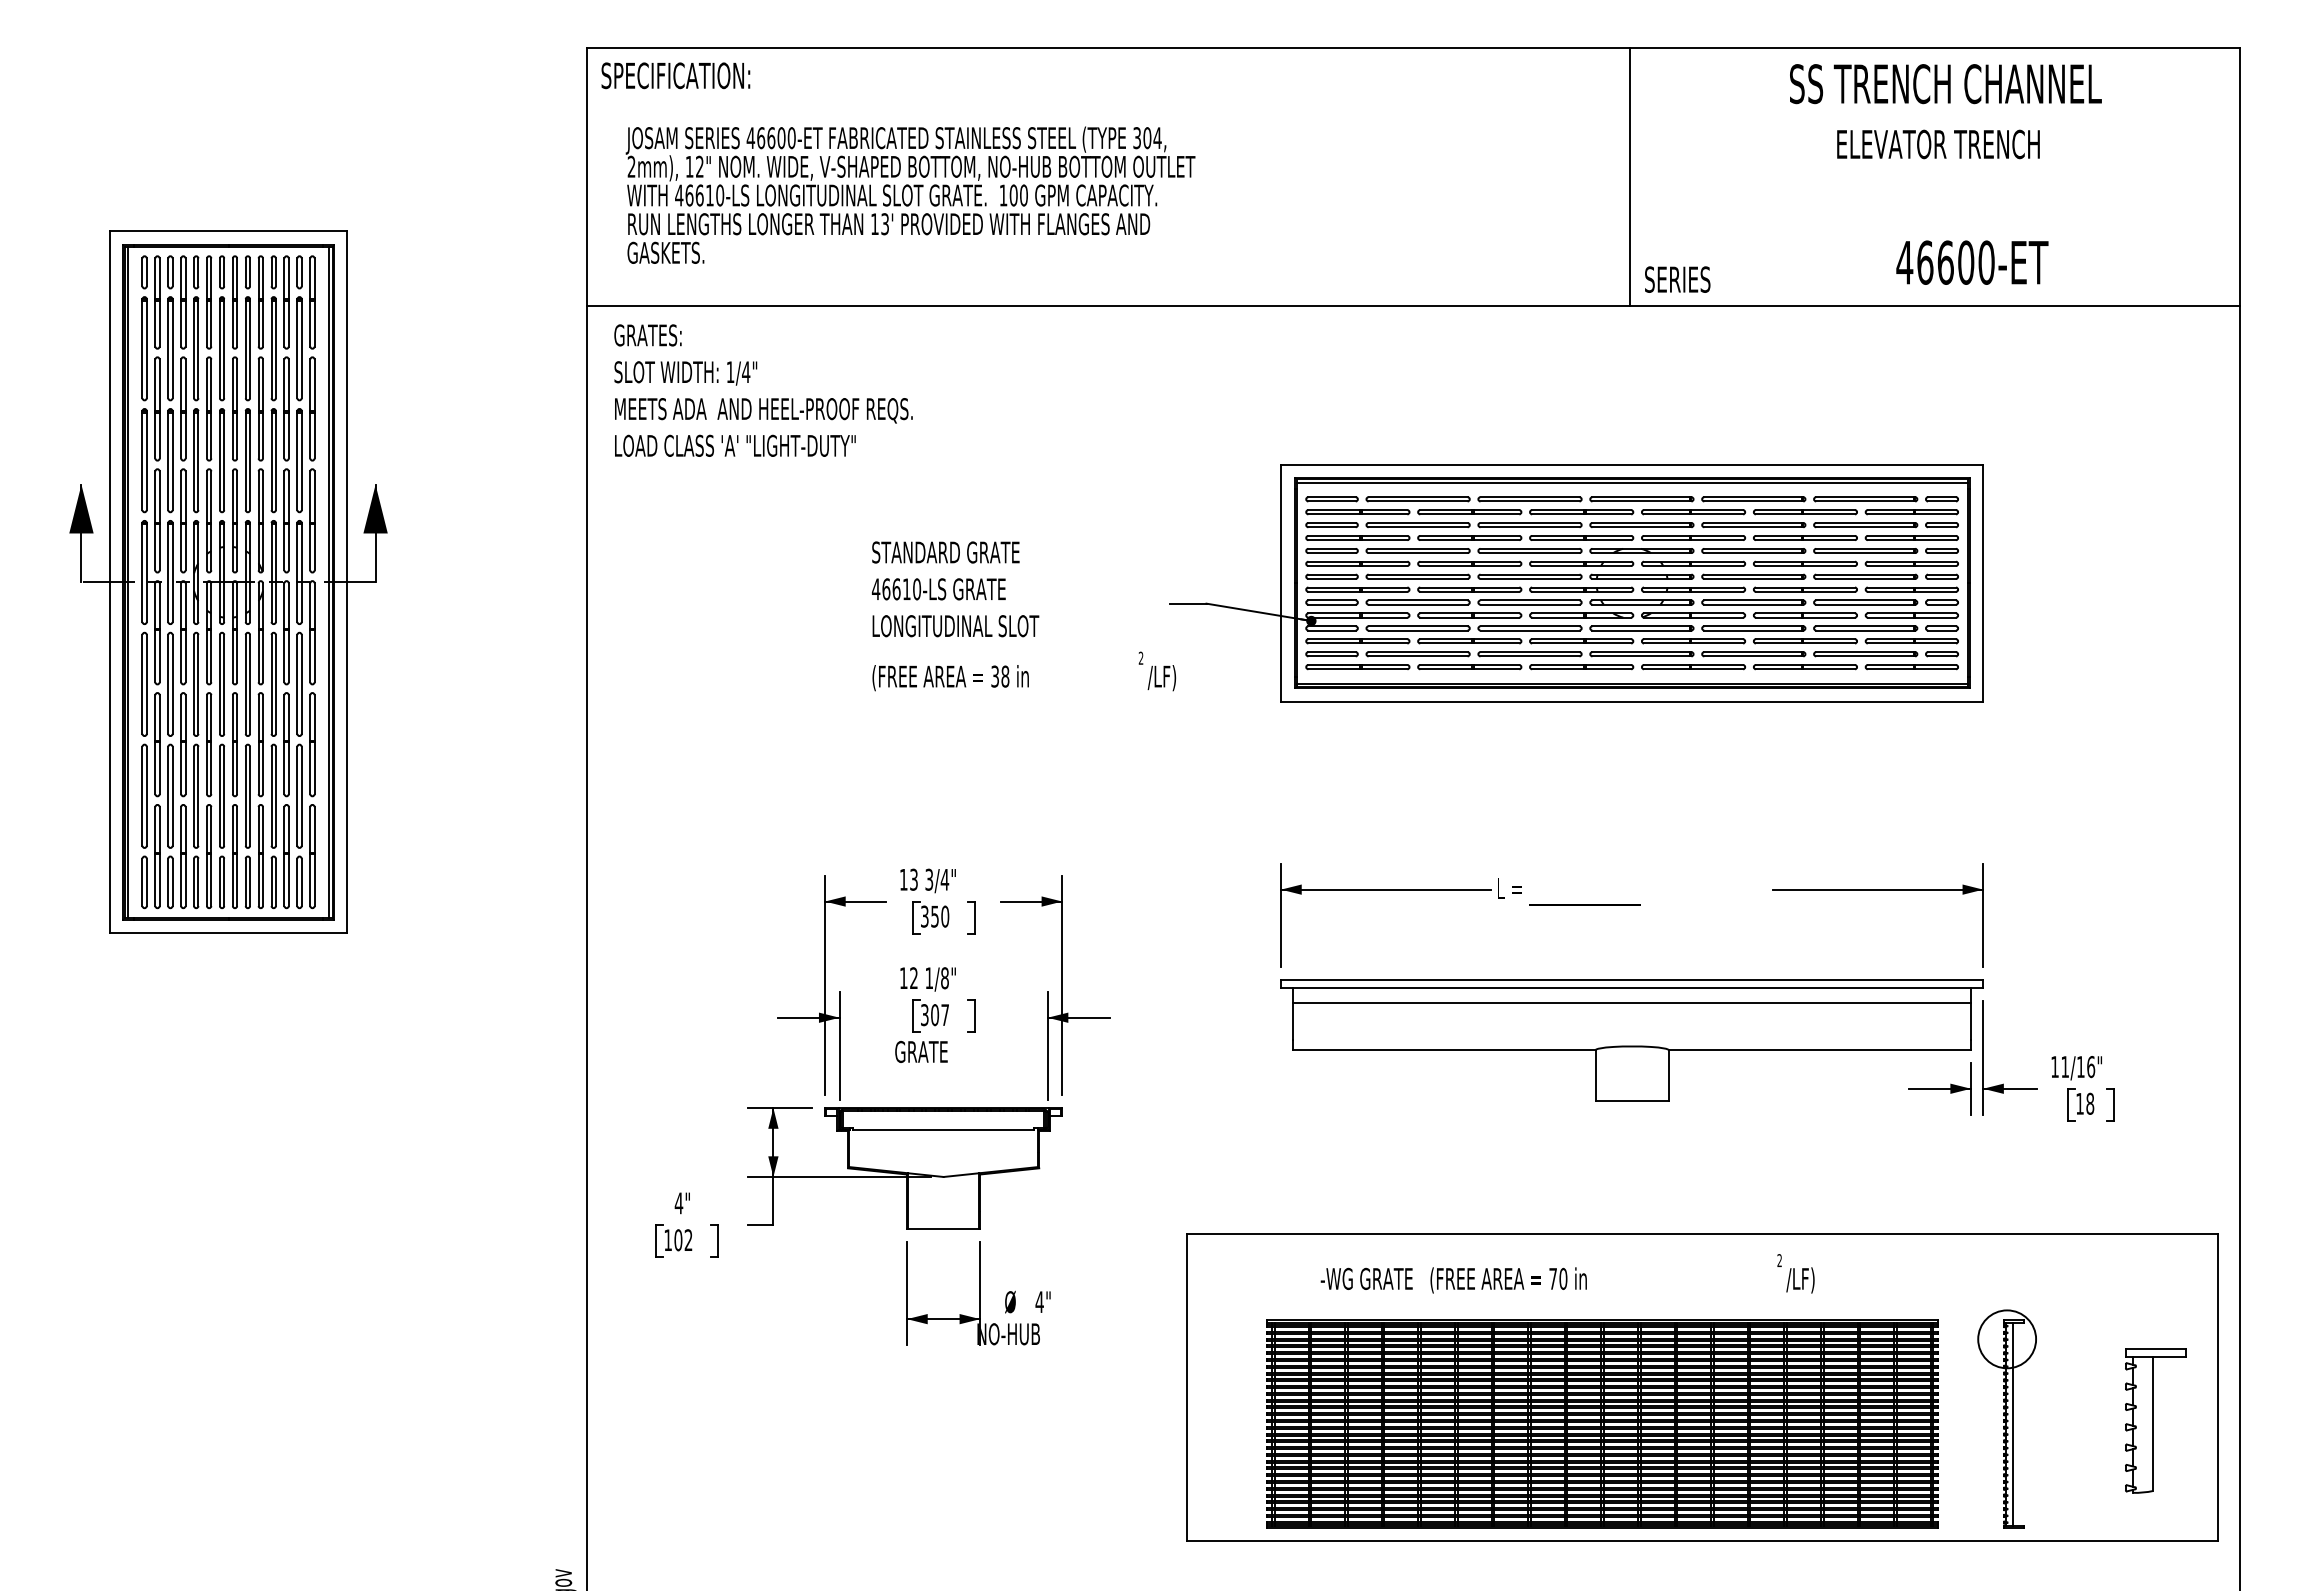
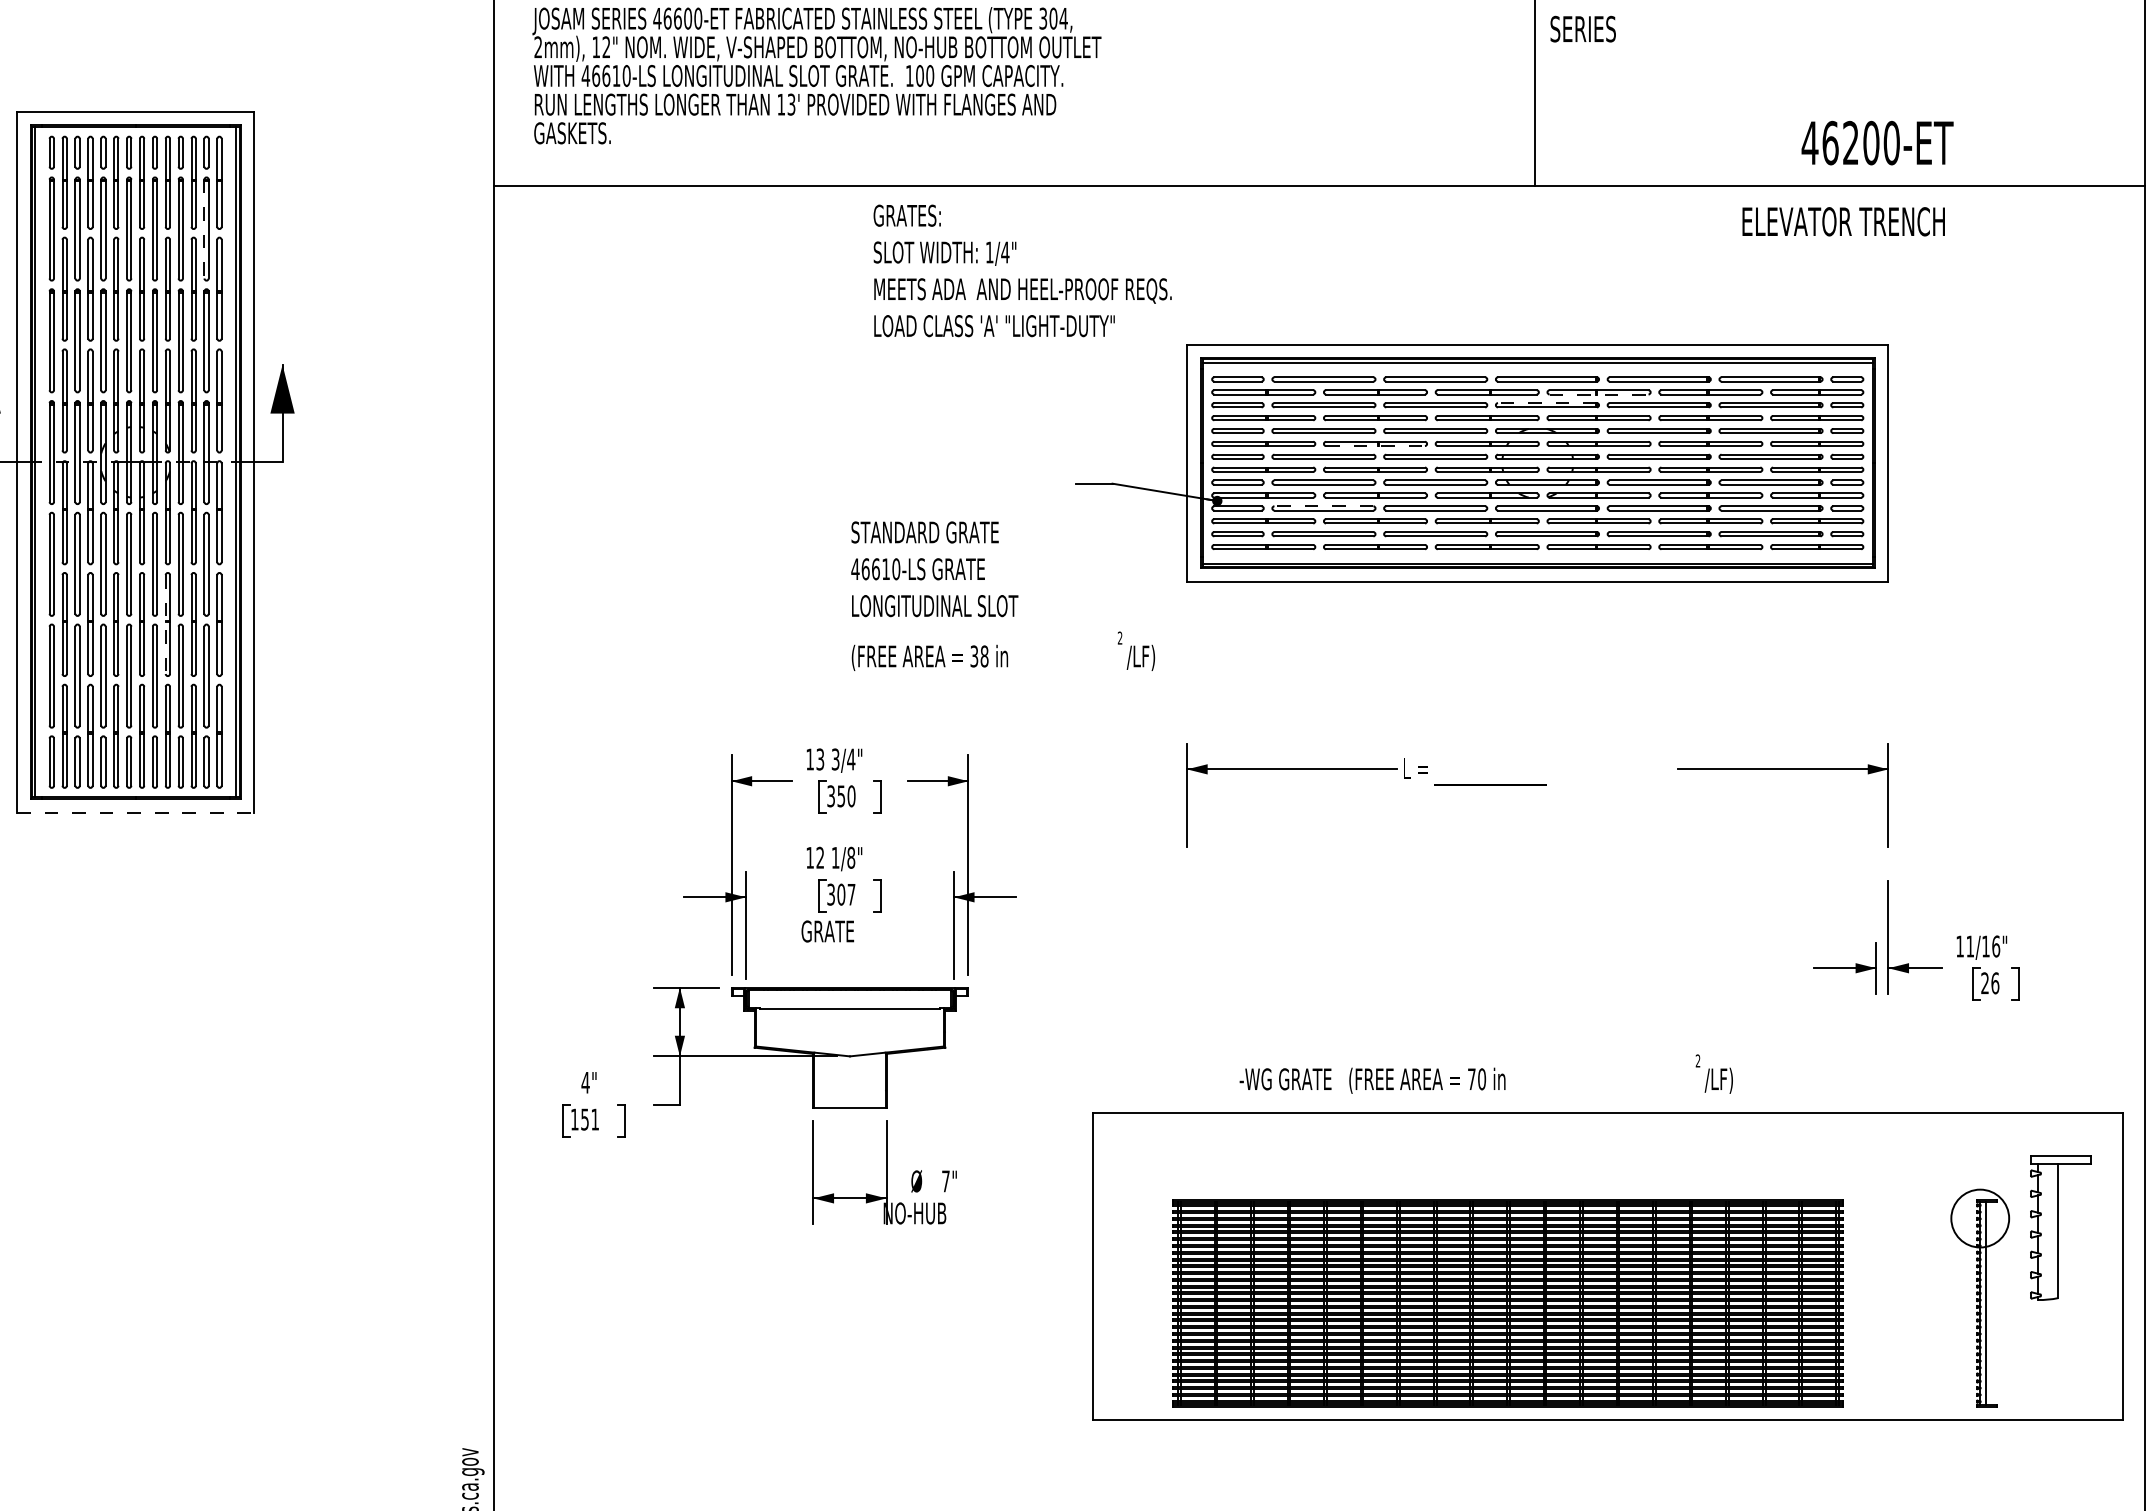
text: (1938, 144) -> (1843, 221), moved
text: (1945, 262) -> (1850, 142), 46600-ET -> 46200-ET
text: (1677, 279) -> (1583, 29), moved
line: (297, 349) -> (204, 229), solid -> dashed
text: (763, 390) -> (1022, 270), moved
line: (1694, 514) -> (1600, 394), solid -> dashed
line: (1641, 522) -> (1547, 402), solid -> dashed
line: (1470, 566) -> (1376, 446), solid -> dashed
text: (1024, 616) -> (1003, 596), moved
line: (1417, 626) -> (1323, 506), solid -> dashed
line: (258, 745) -> (165, 625), solid -> dashed
line: (228, 933) -> (135, 813), solid -> dashed
part: (1631, 1040) -> (1537, 920), removed
text: (2085, 1103) -> (1990, 982), 18 -> 26
text: (683, 1240) -> (590, 1119), 102 -> 151
text: (1567, 1273) -> (1486, 1073), moved
text: (1039, 1301) -> (945, 1180), 4" -> 7"
part: (2006, 1418) -> (1979, 1297), moved
part: (2155, 1420) -> (2060, 1227), moved

